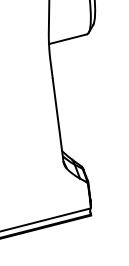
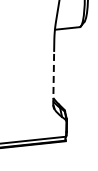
line: (57, 120) -> (53, 78), solid -> dashed

